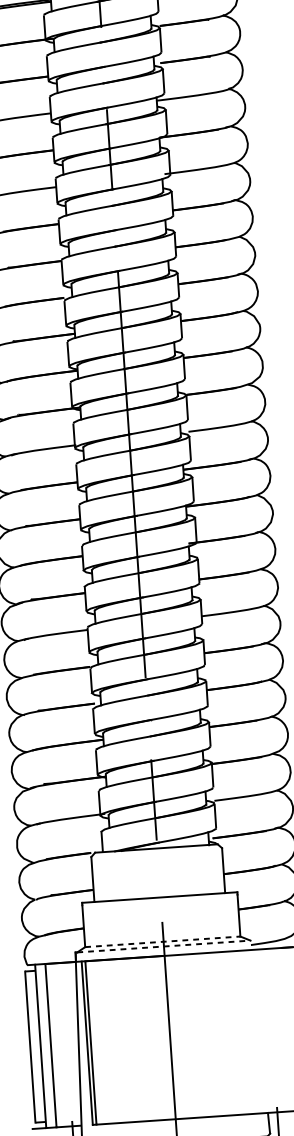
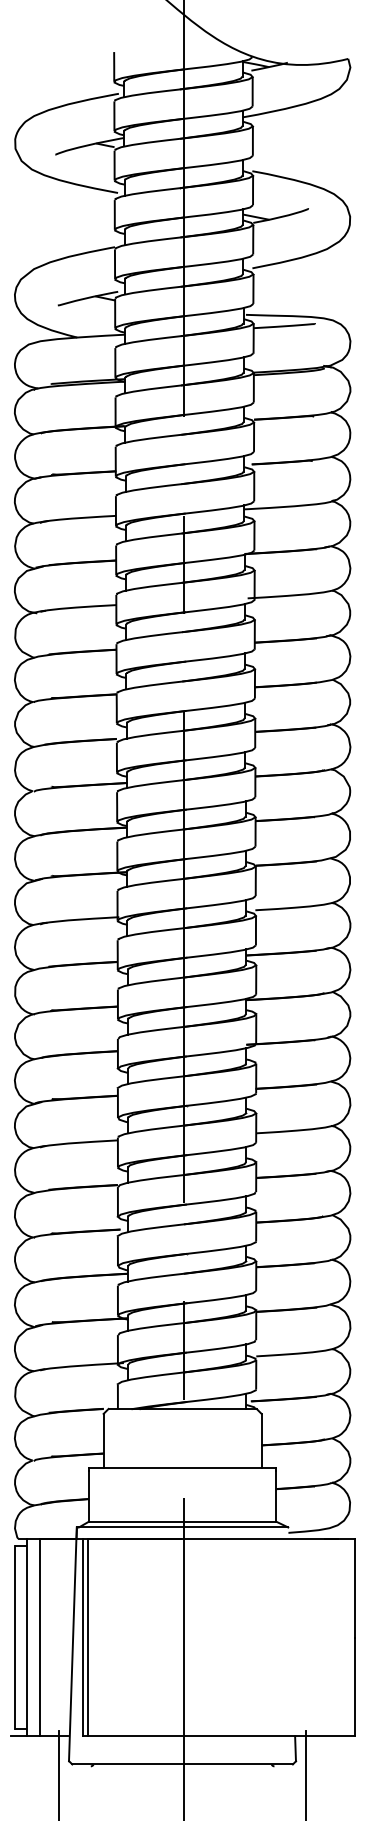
line: (162, 941) -> (182, 1521), dashed -> solid
line: (163, 946) -> (183, 1527), dashed -> solid

